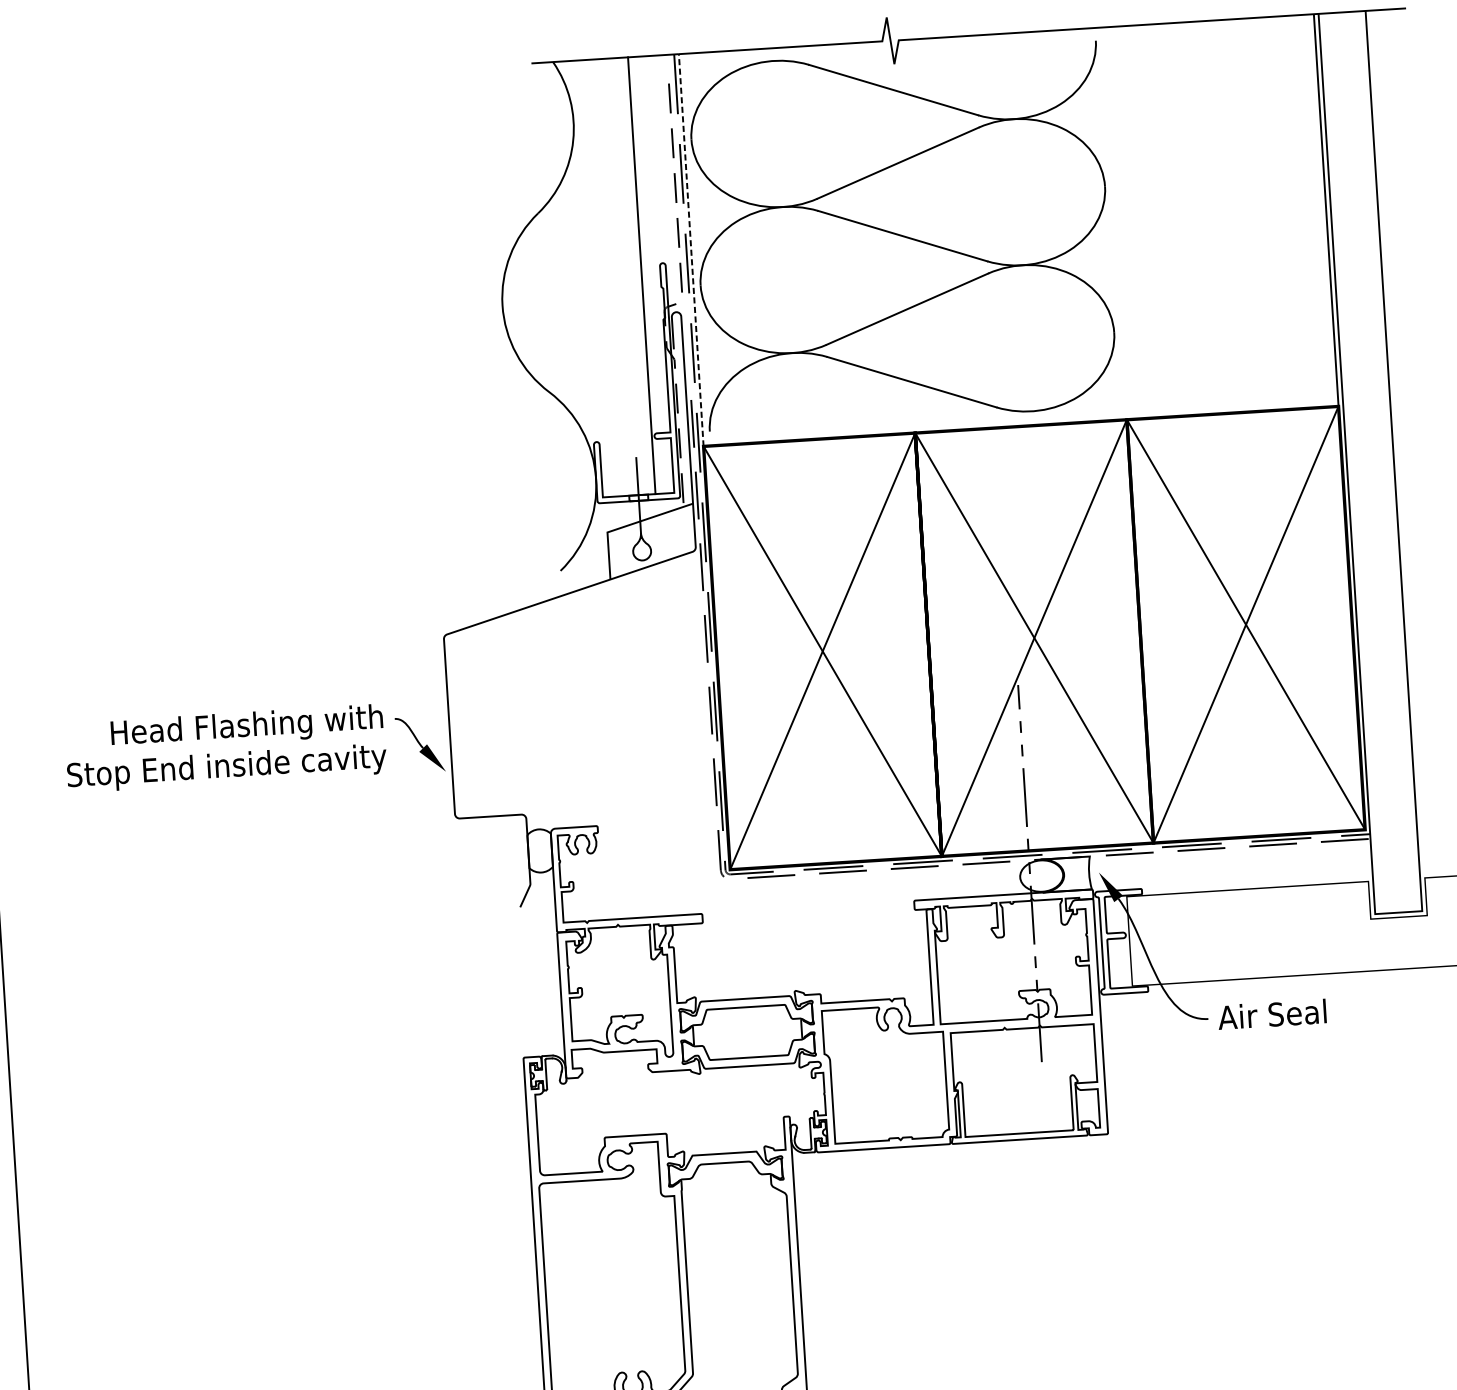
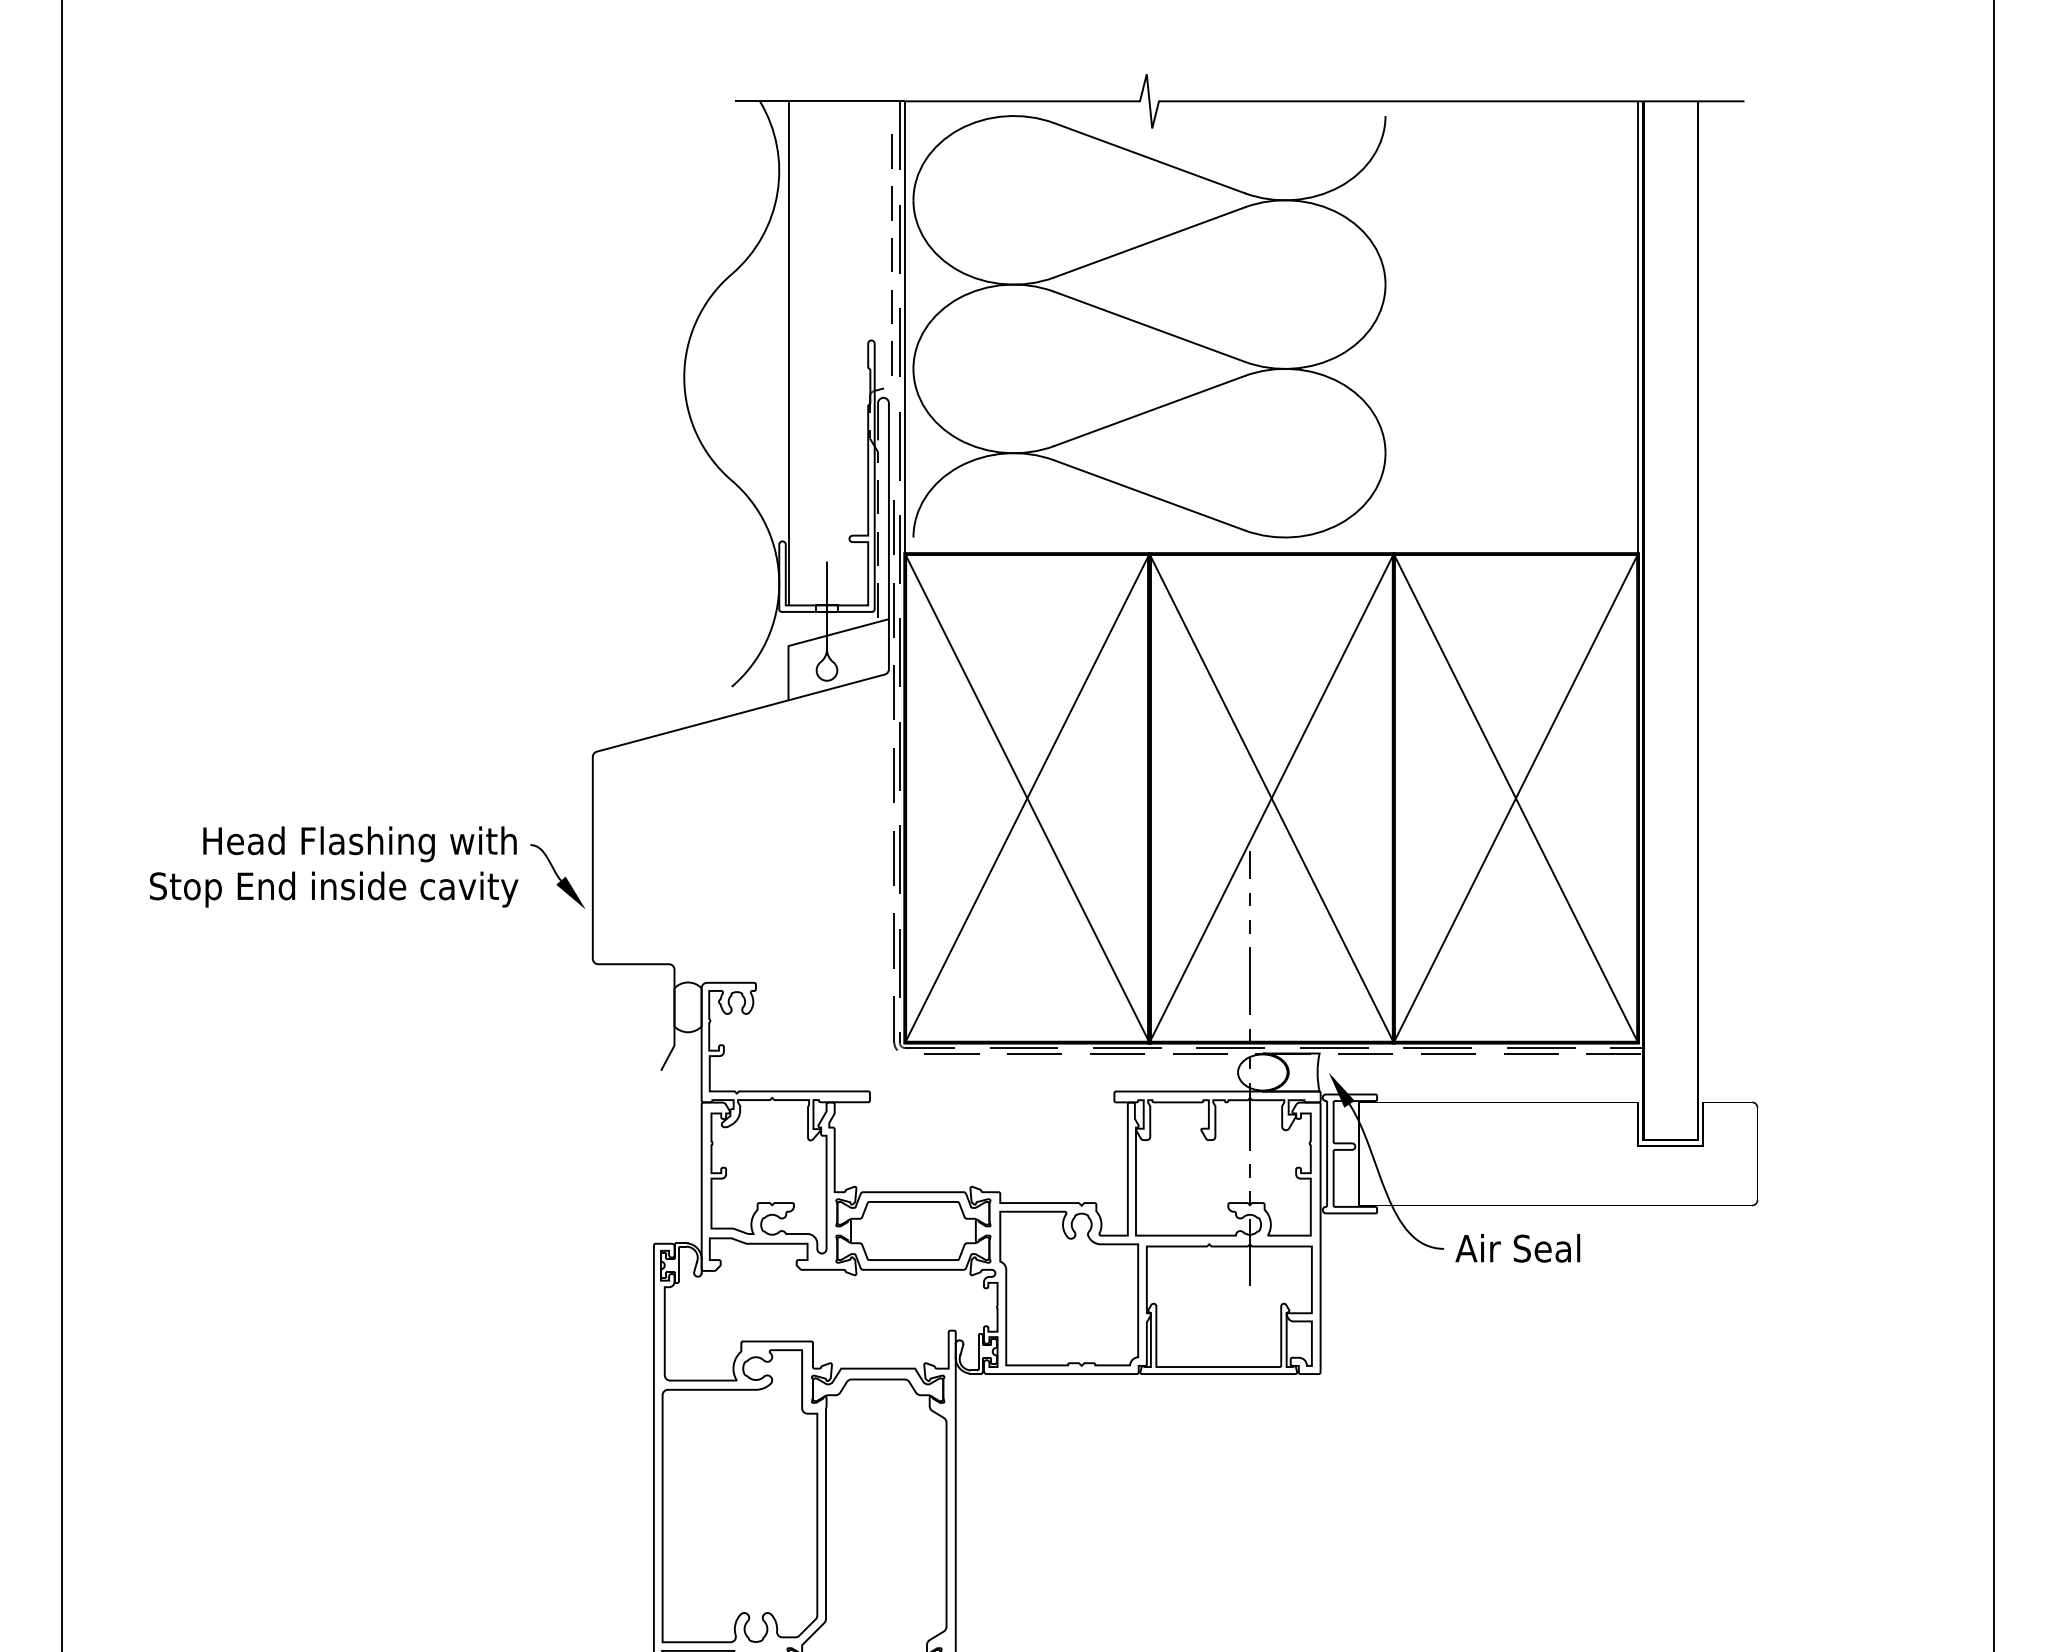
line: (691, 250) -> (905, 327), dashed -> solid
line: (641, 275) -> (788, 353), moved

